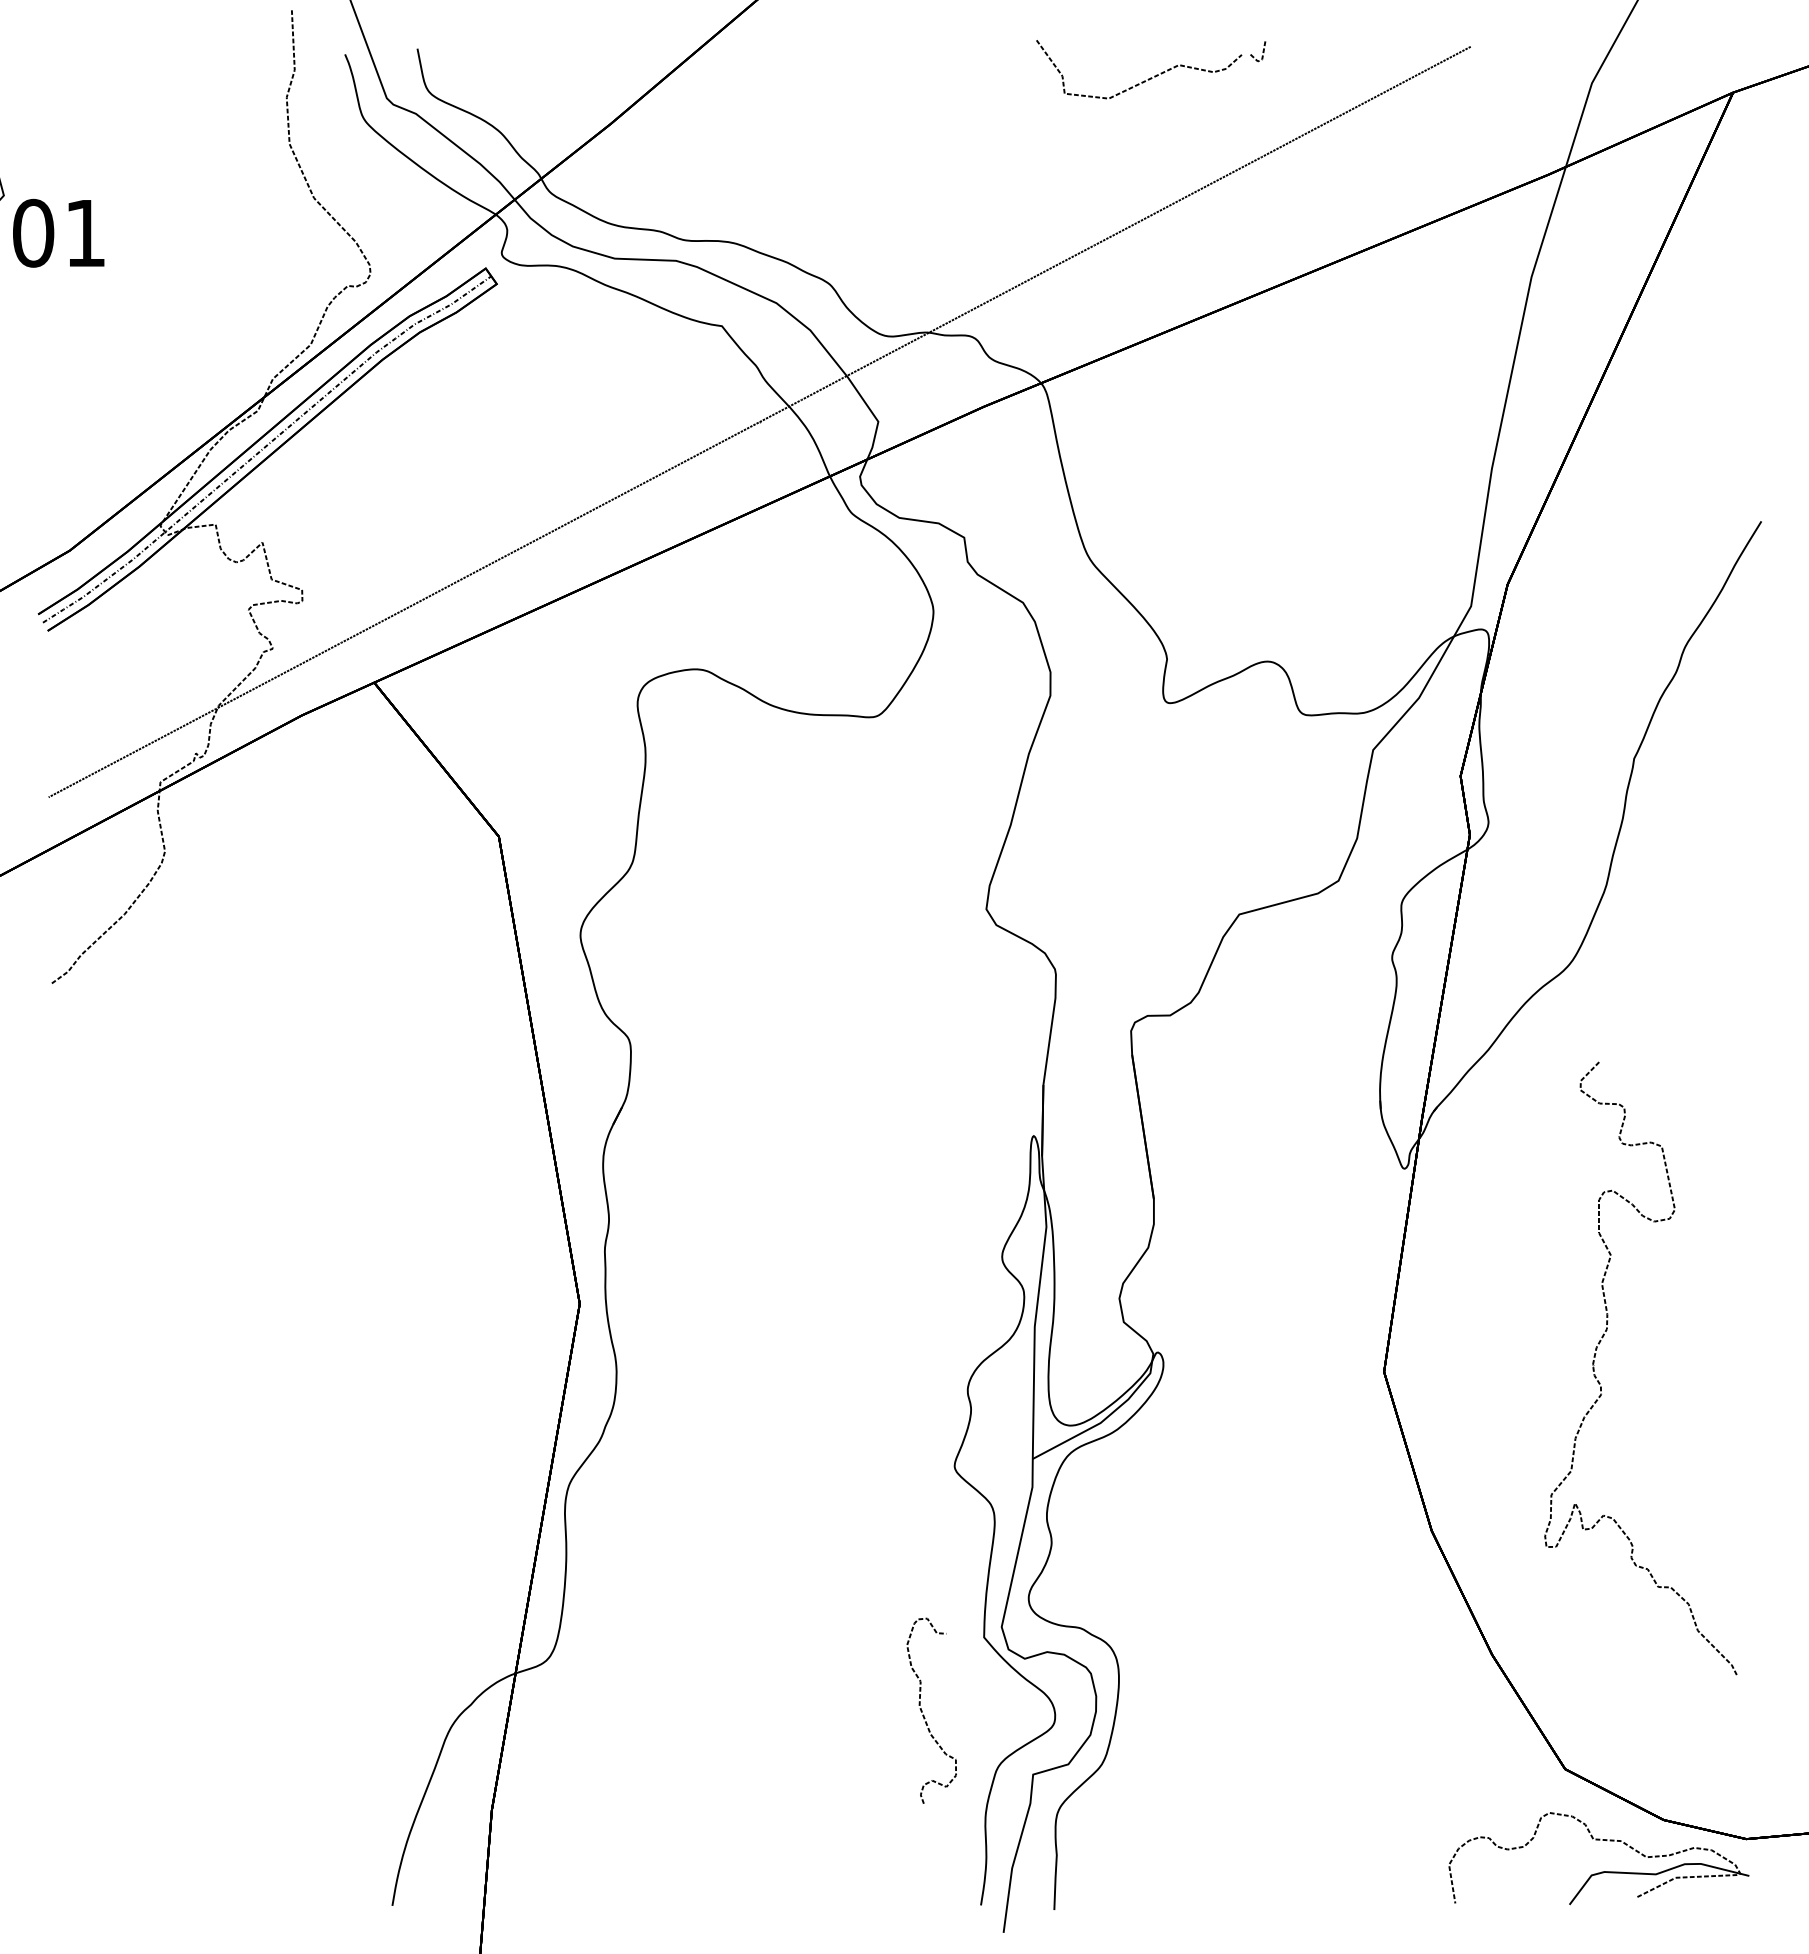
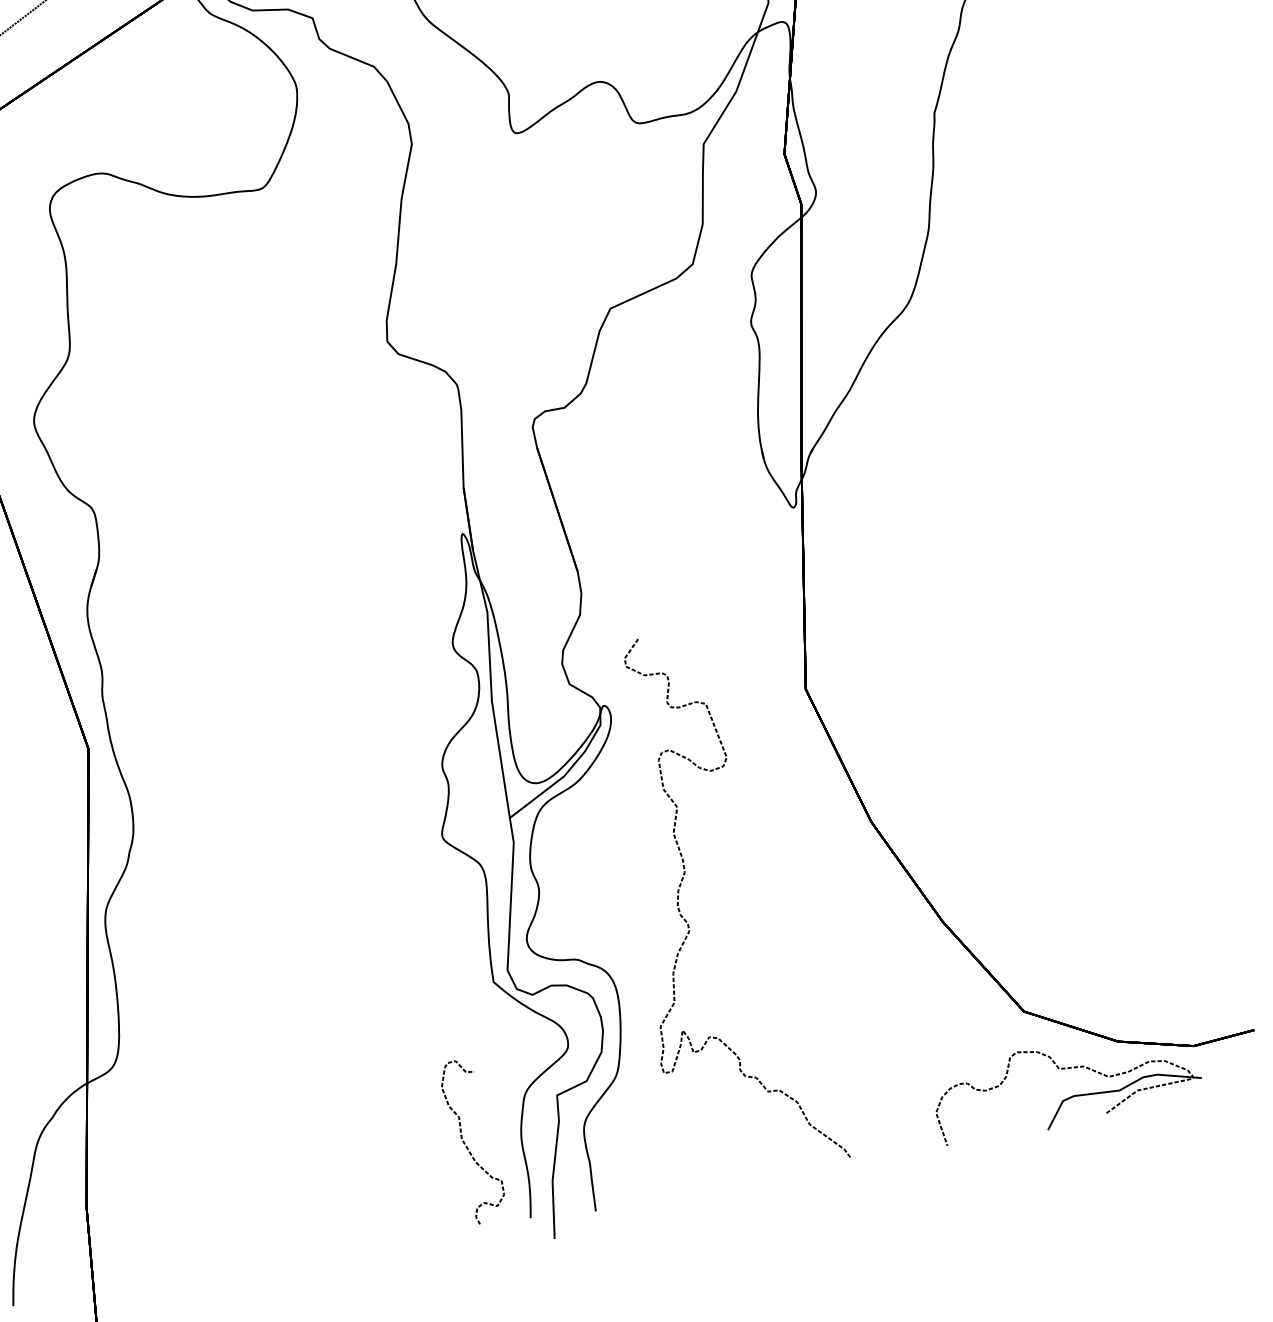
curve: (1600, 1383) -> (687, 921), moved
curve: (924, 1715) -> (467, 1146), moved

